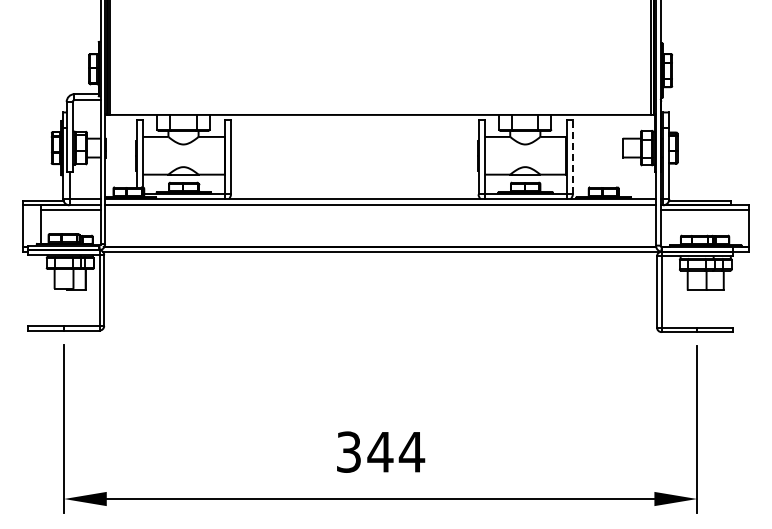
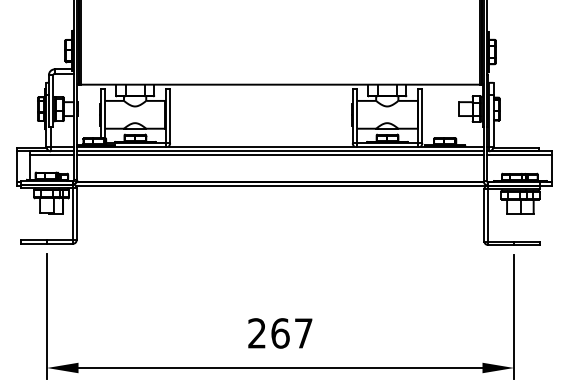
line: (572, 156) -> (422, 115), dashed -> solid
line: (380, 209) -> (280, 154), added
text: (381, 451) -> (281, 332), 344 -> 267

